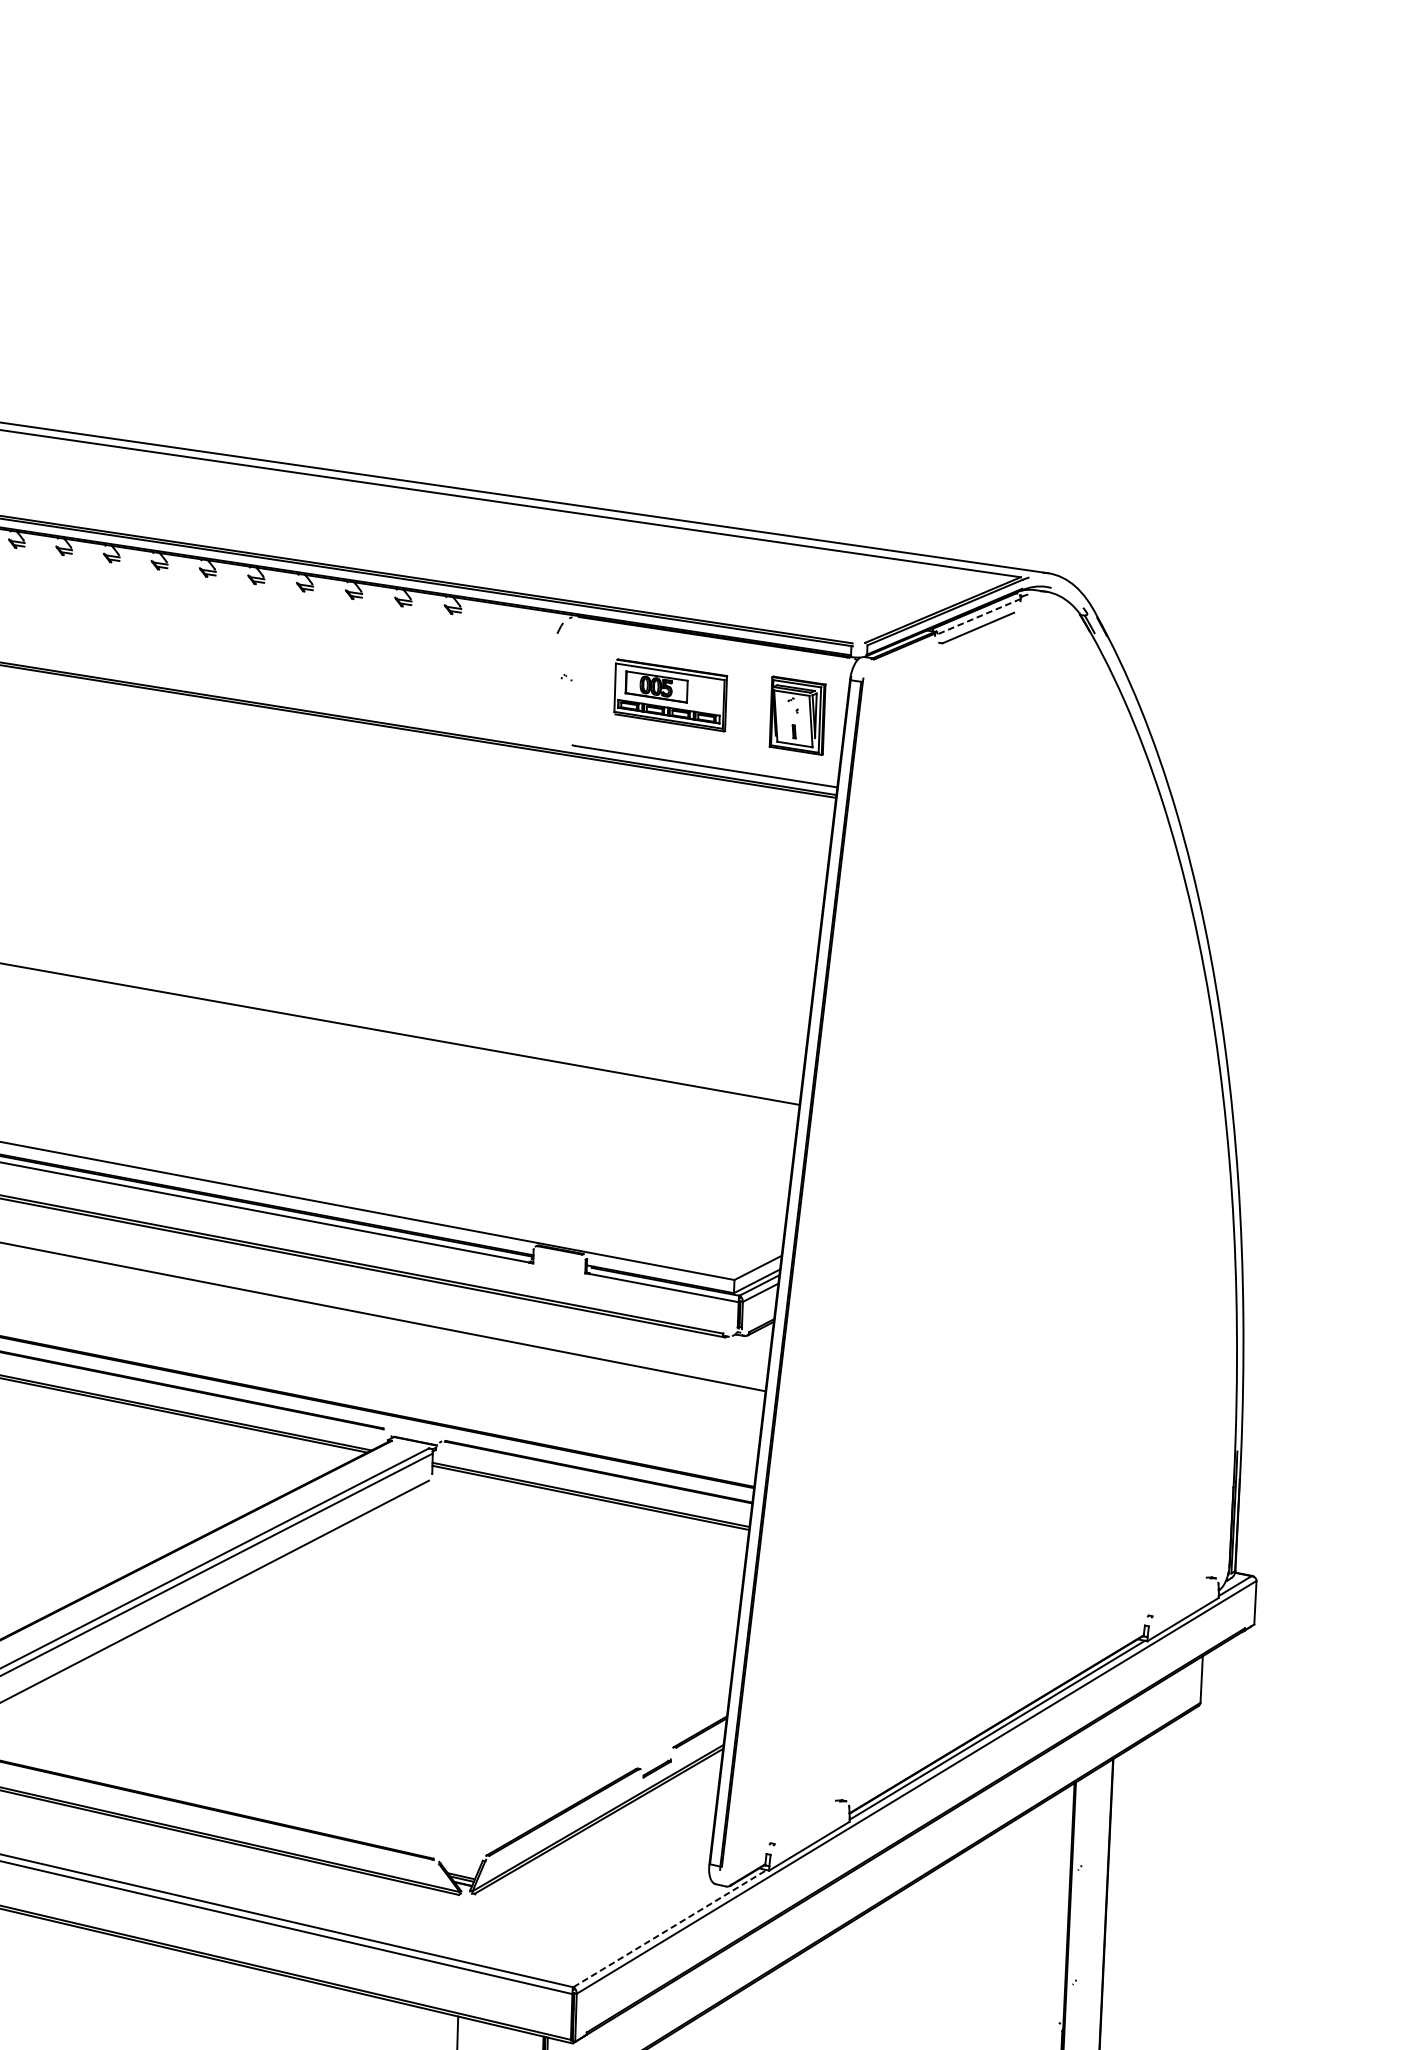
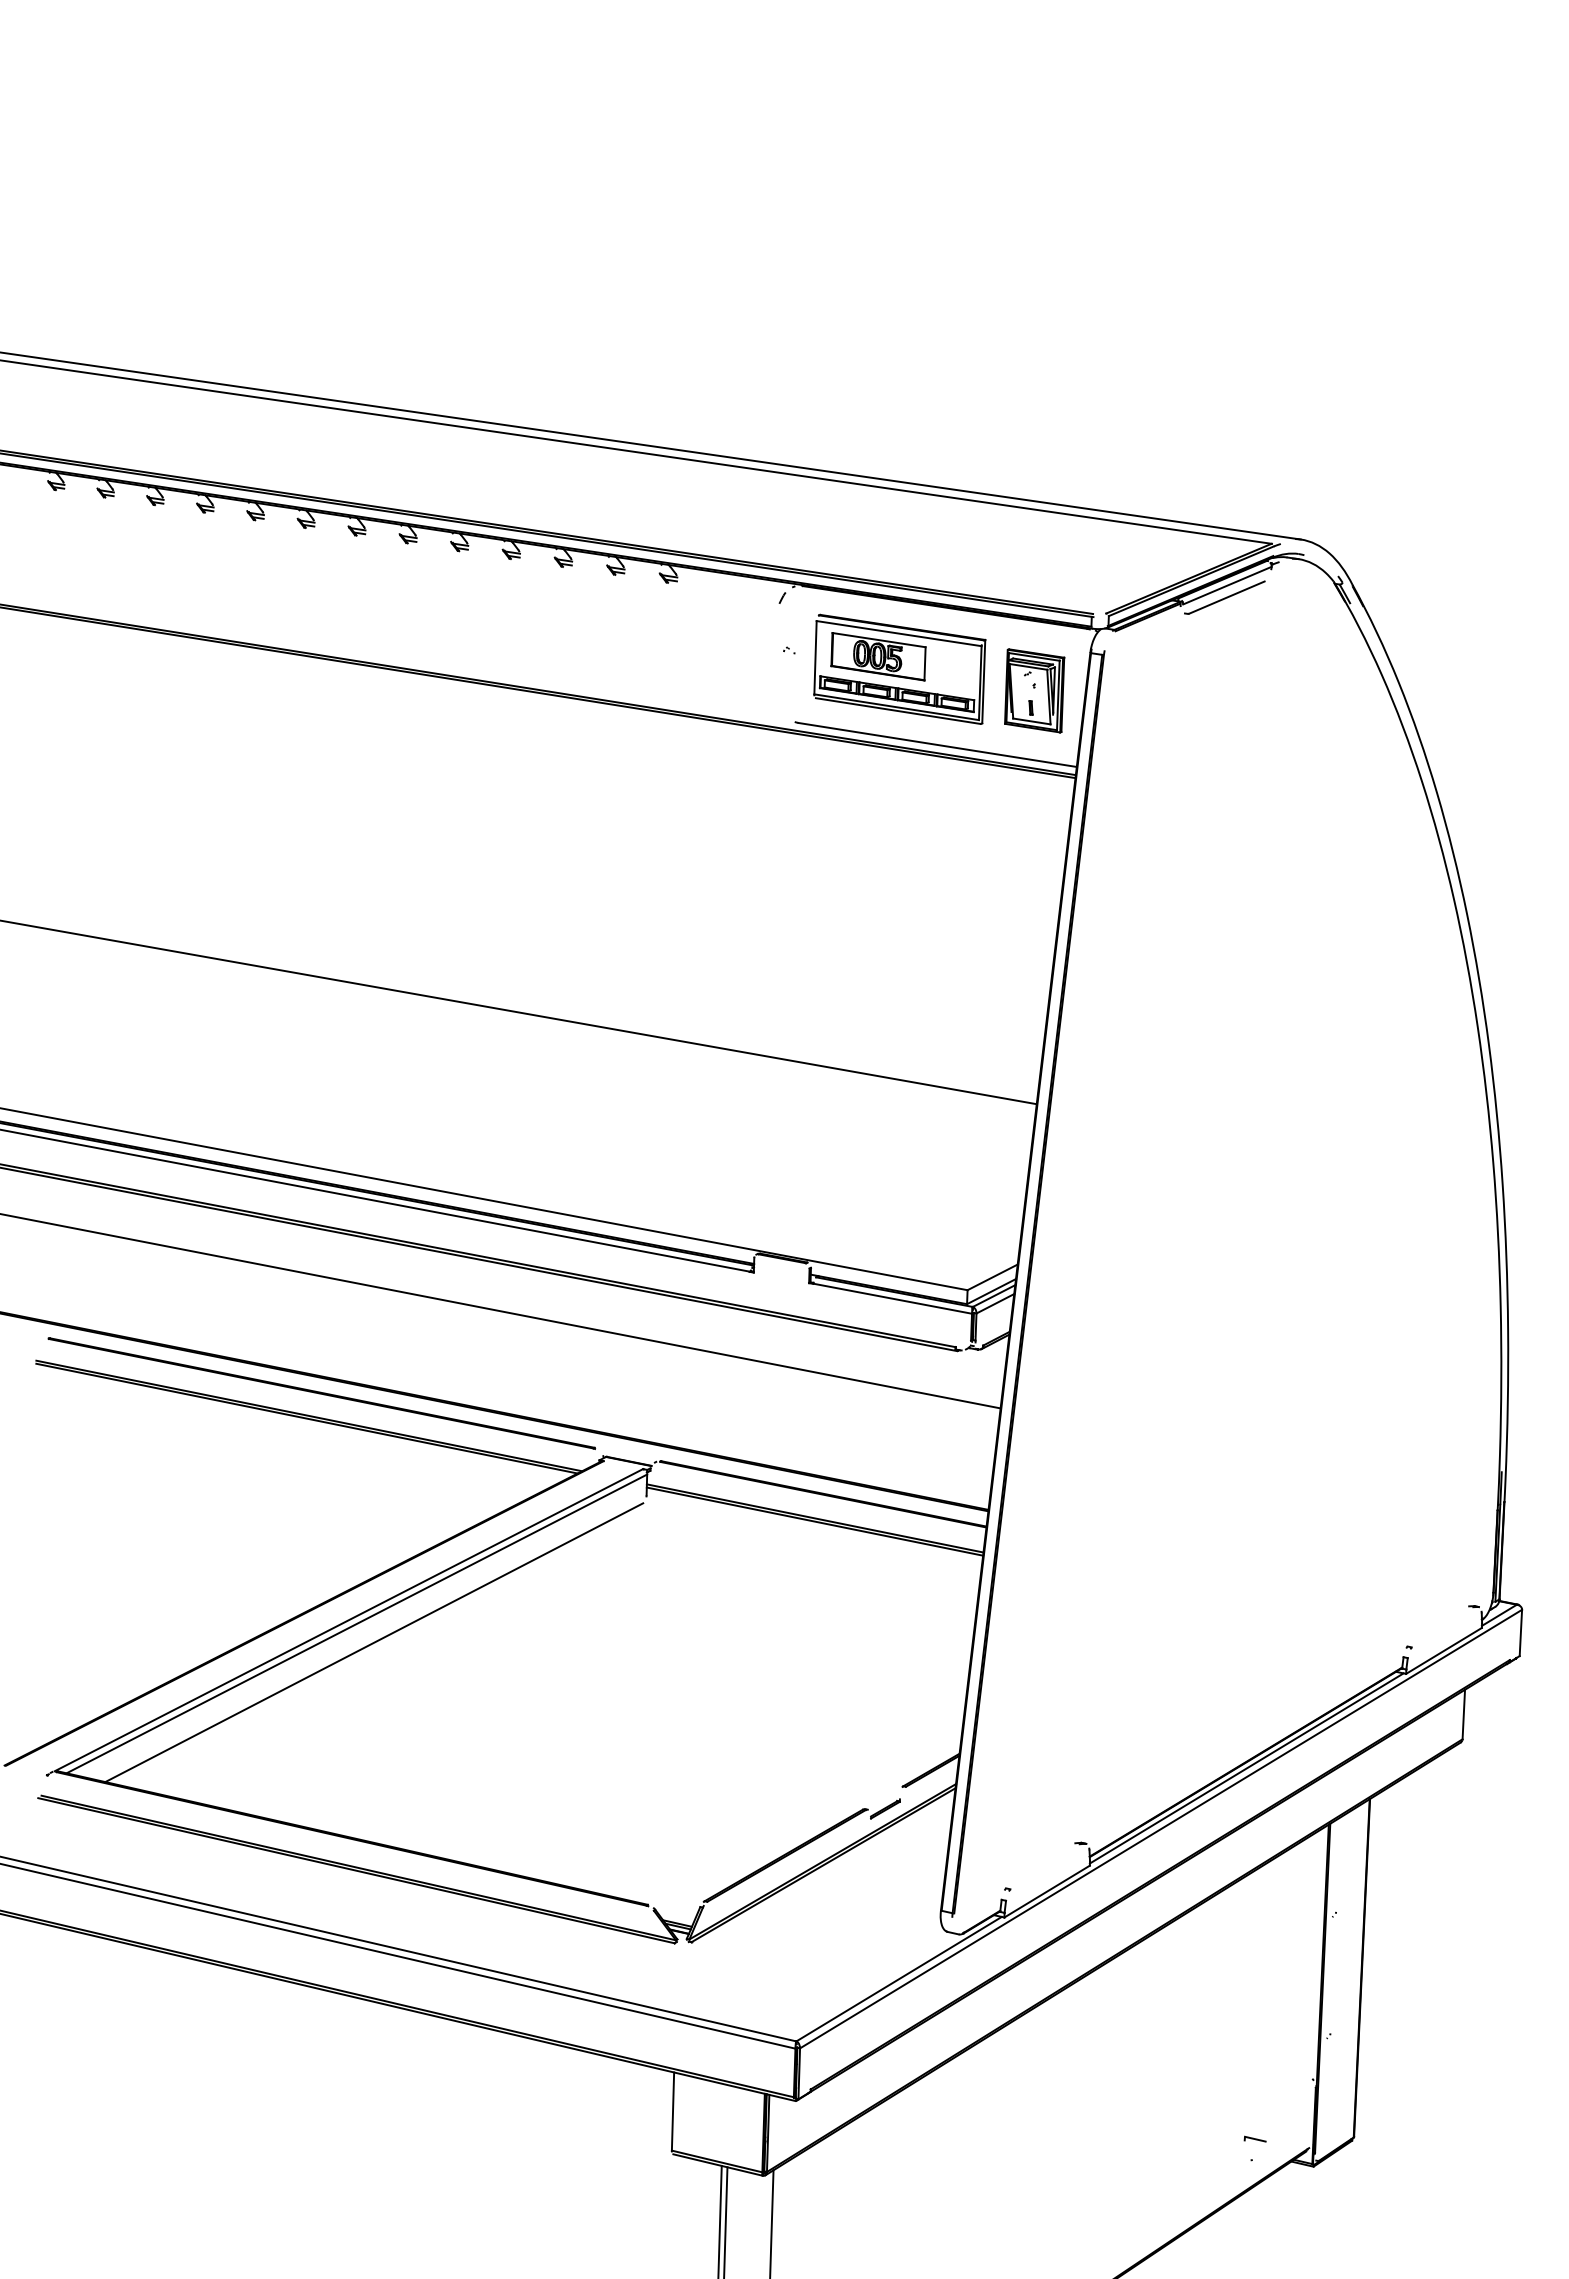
line: (979, 616) -> (1227, 585), dashed -> solid
part: (670, 694) -> (899, 668), size x1.43
line: (670, 1928) -> (899, 1979), dashed -> solid

